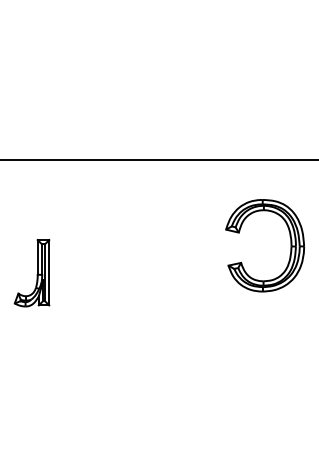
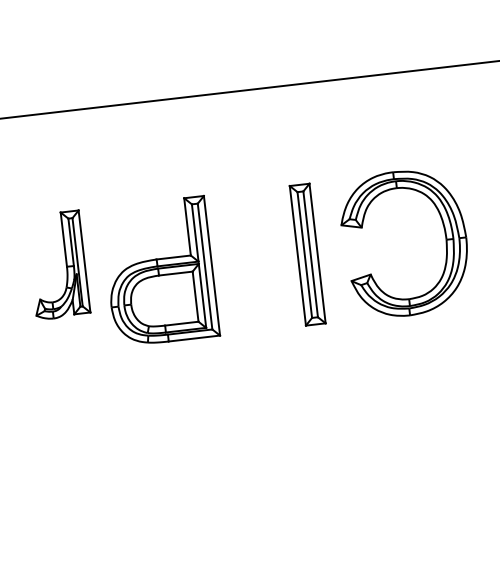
part: (290, 245) -> (444, 238), moved
part: (100, 268) -> (160, 271), added
part: (194, 268) -> (307, 254), added
part: (31, 273) -> (56, 265), moved

